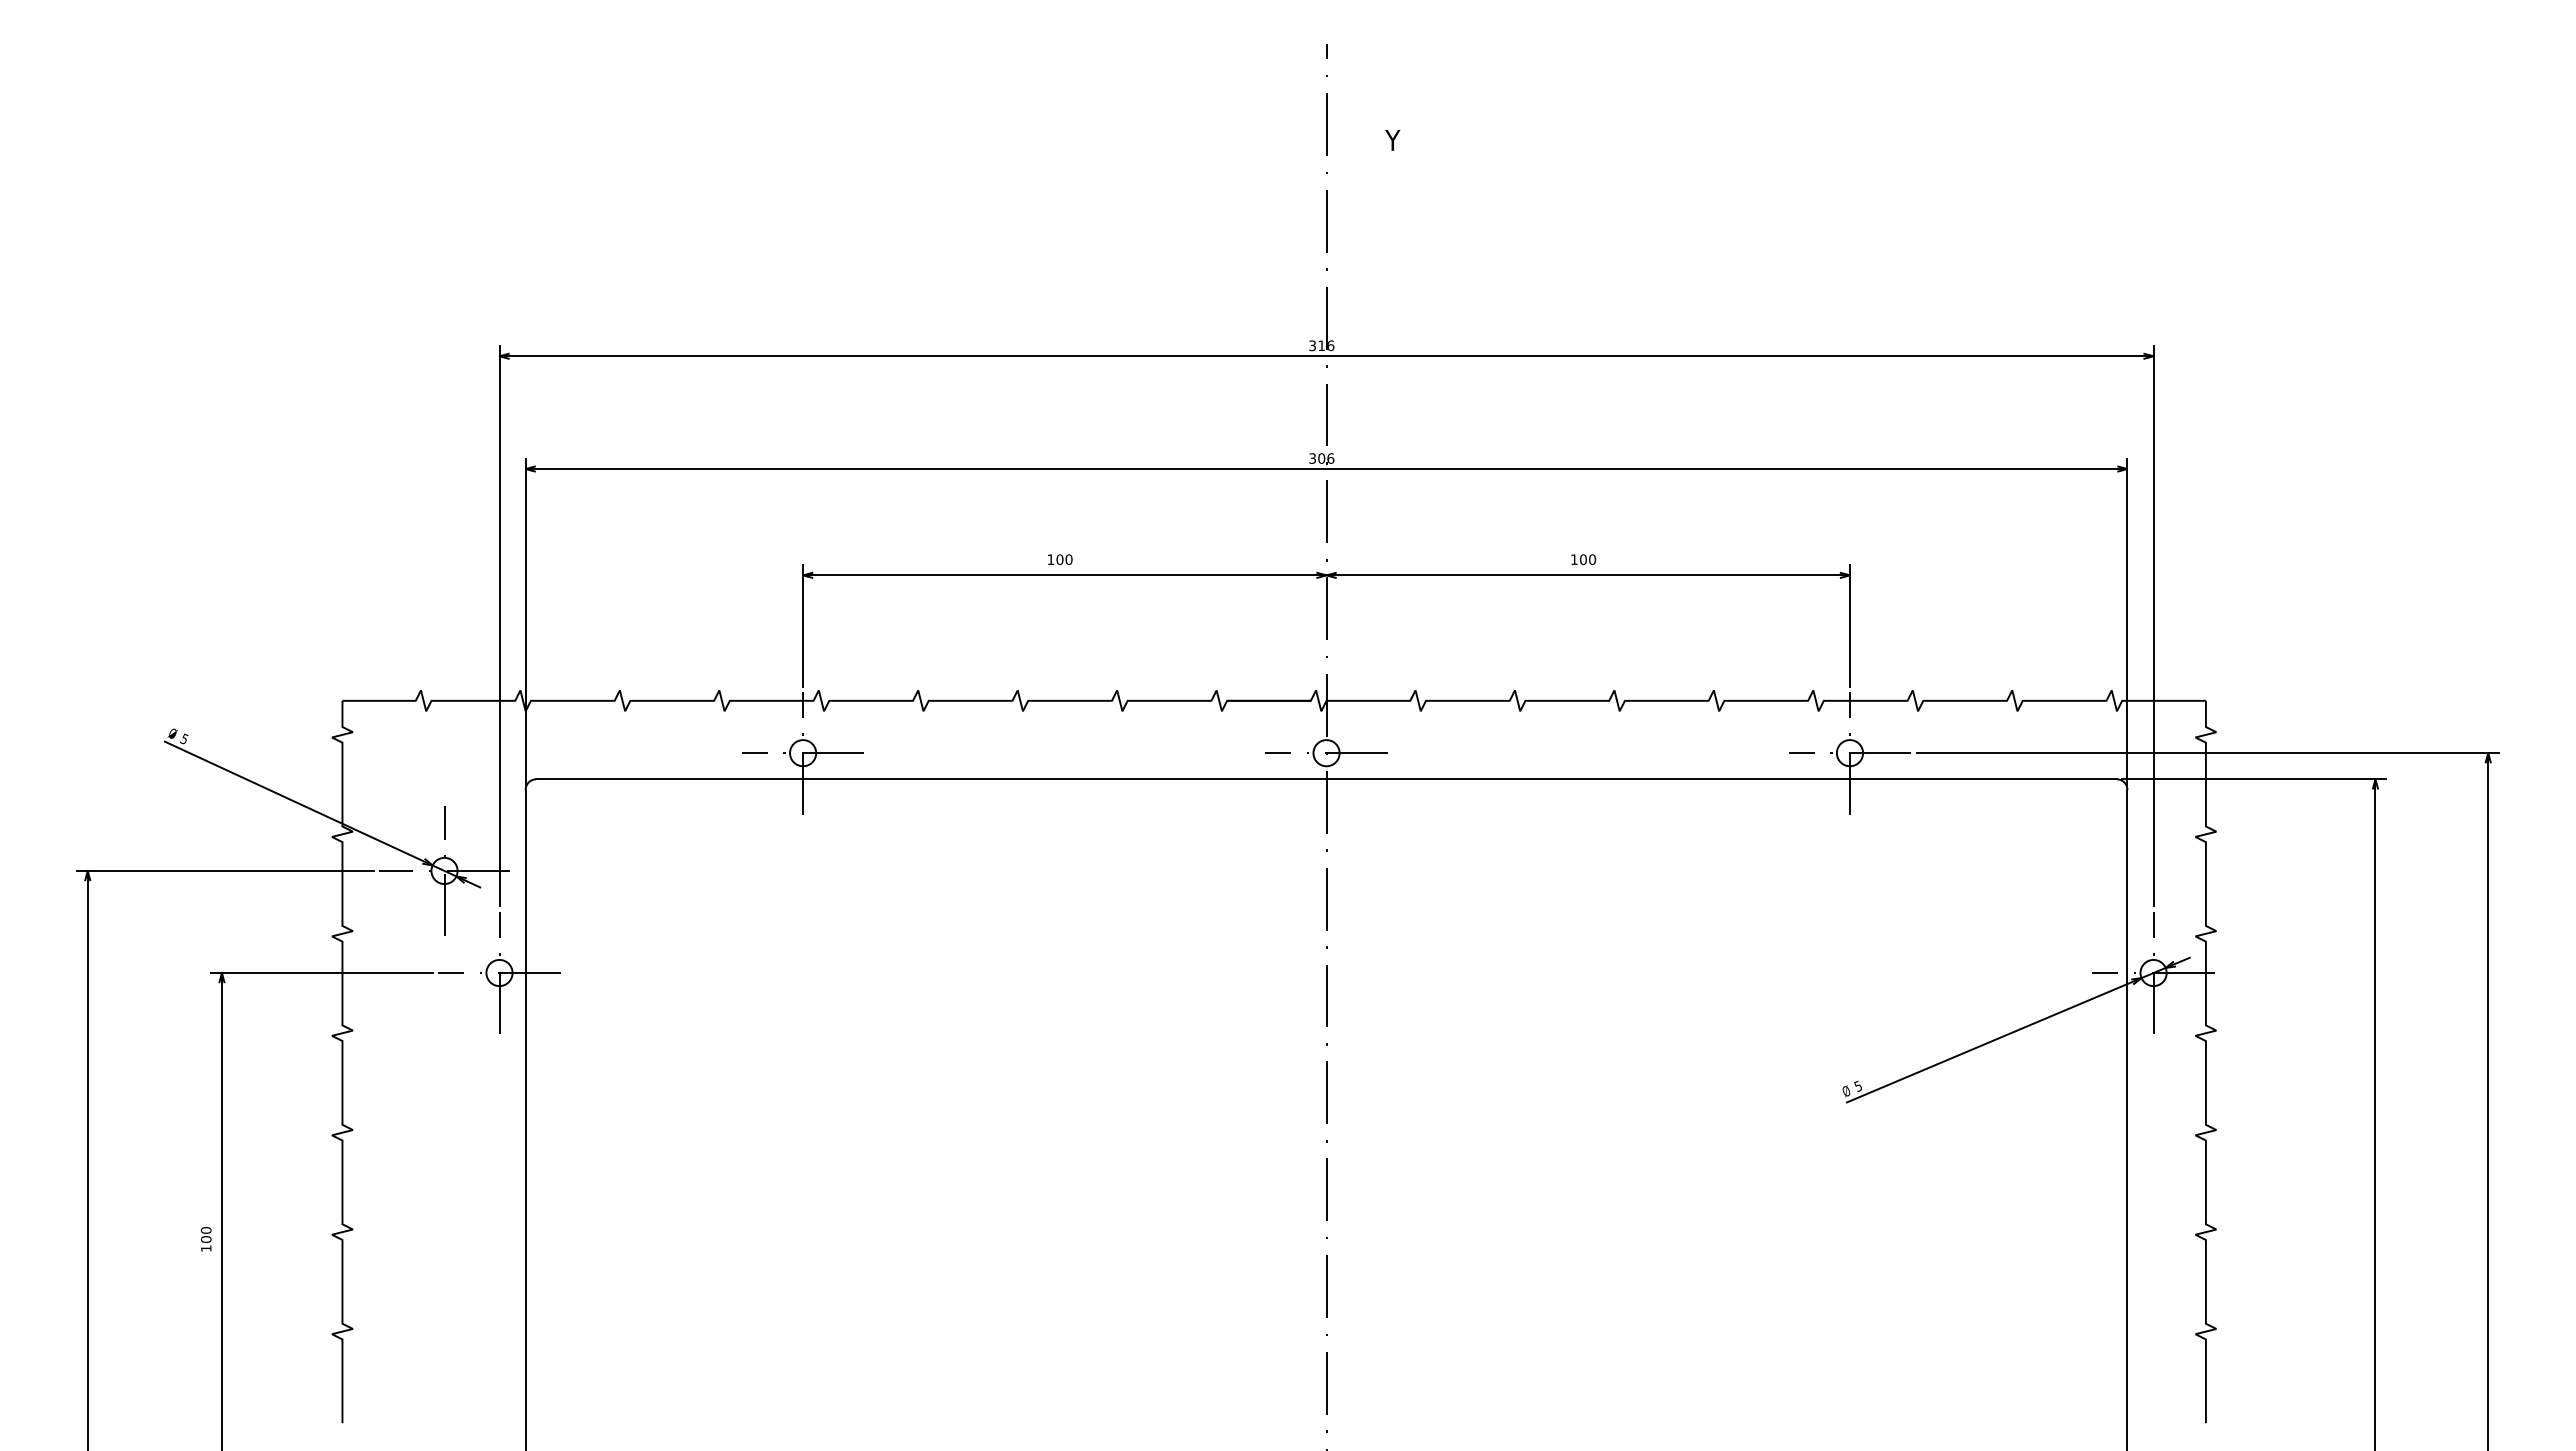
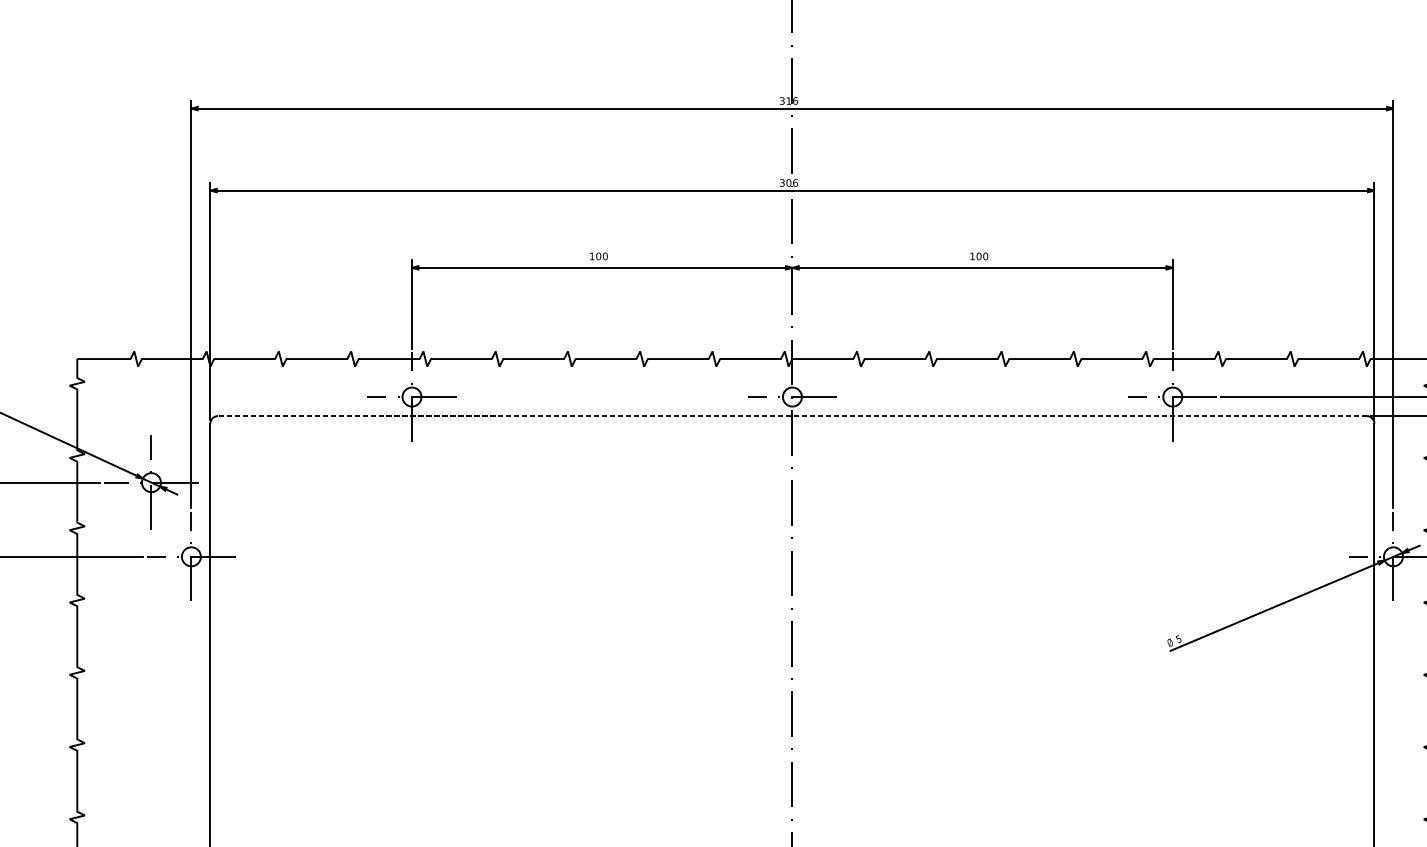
line: (1326, 779) -> (792, 416), solid -> dashed

